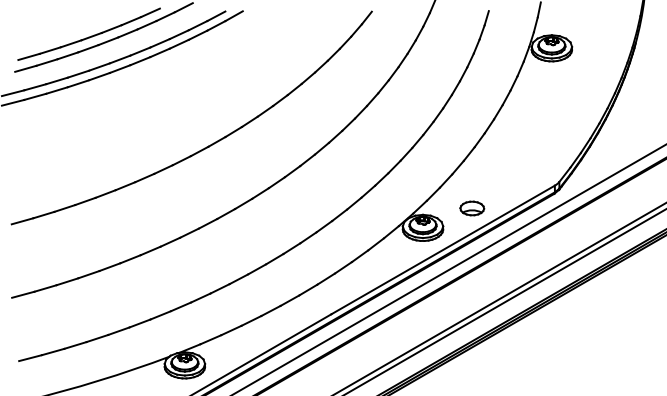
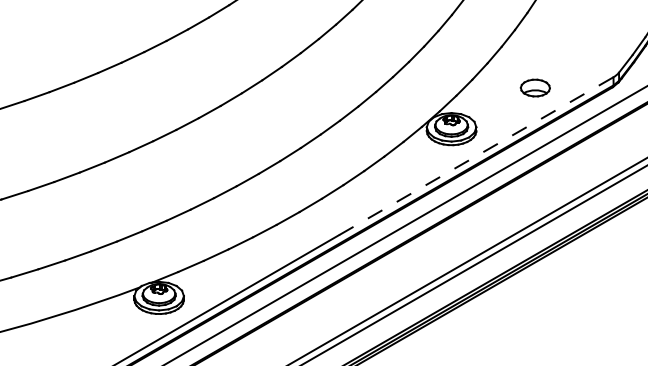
part: (472, 208) -> (535, 88), moved
line: (443, 249) -> (476, 155), solid -> dashed

